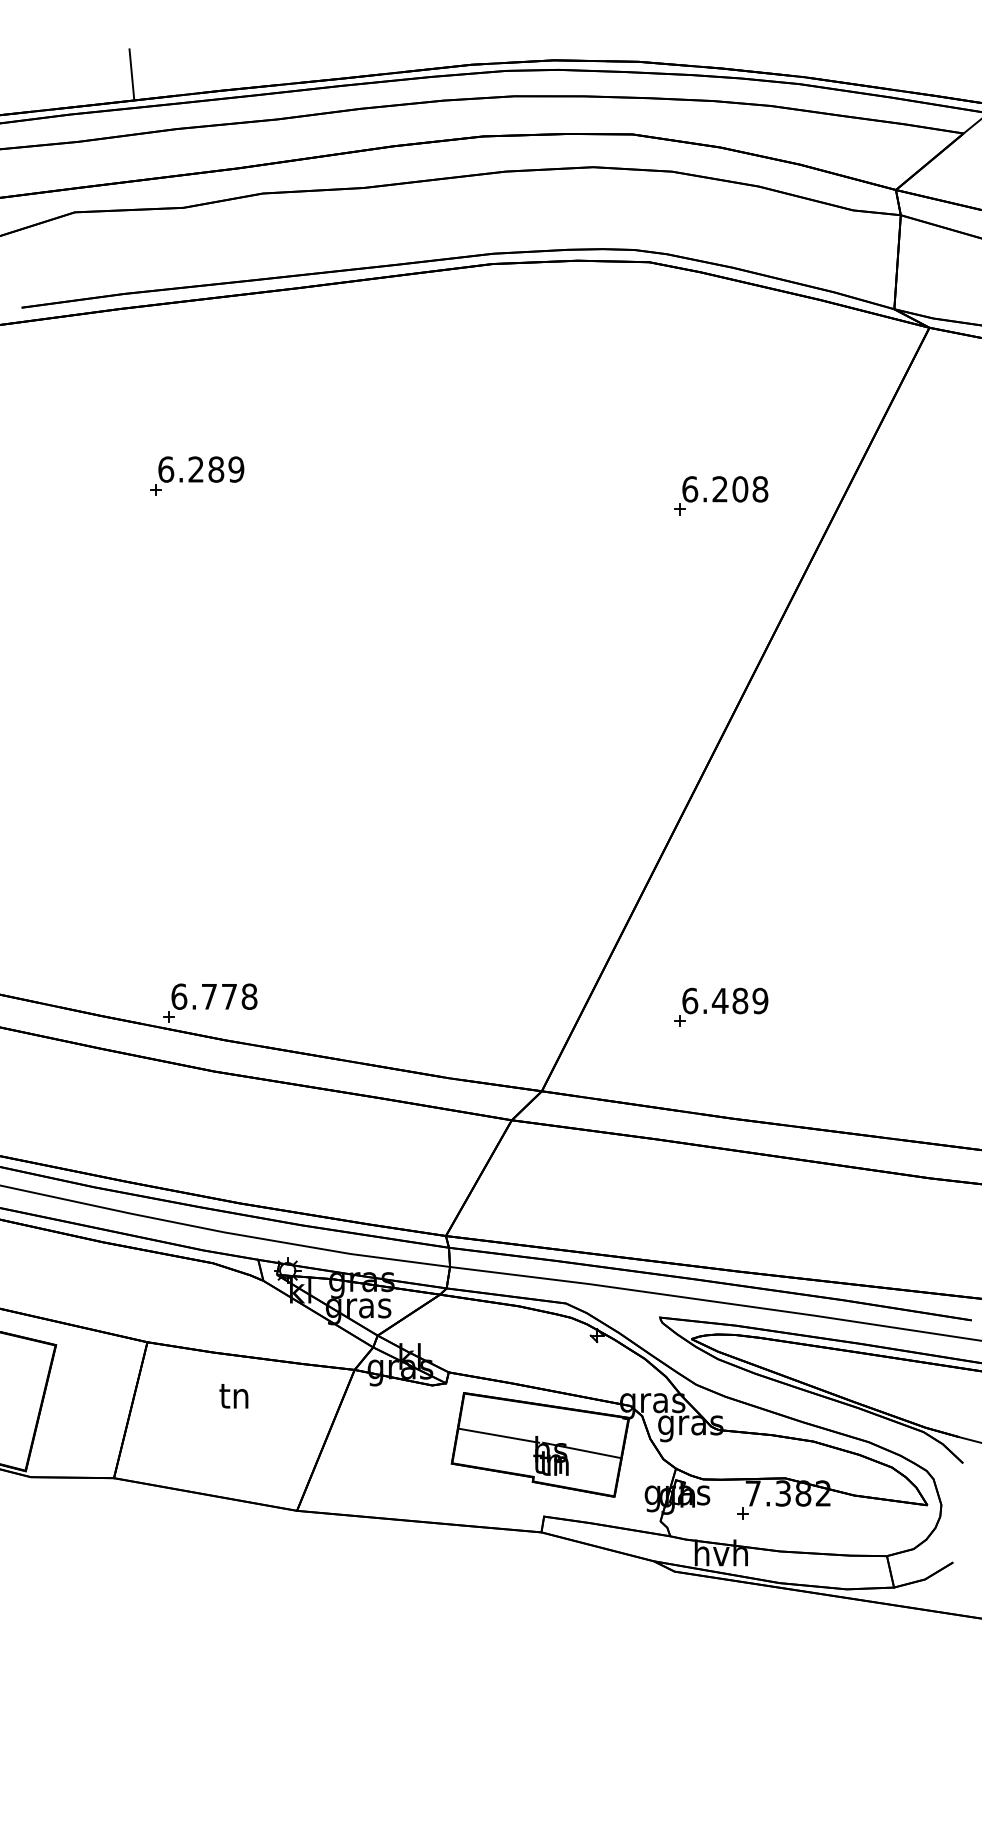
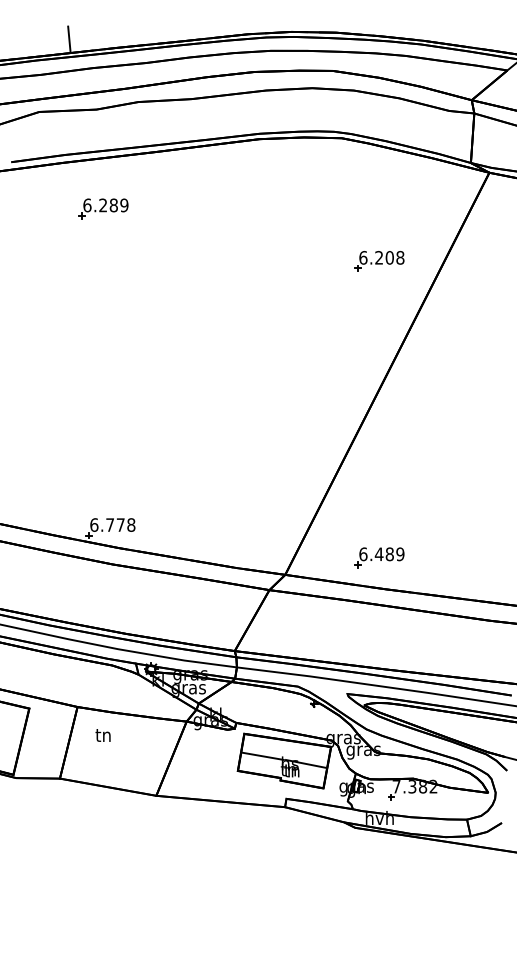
part: (196, 475) -> (103, 208), moved
part: (720, 1007) -> (379, 557), moved
text: (232, 1396) -> (102, 735), moved

